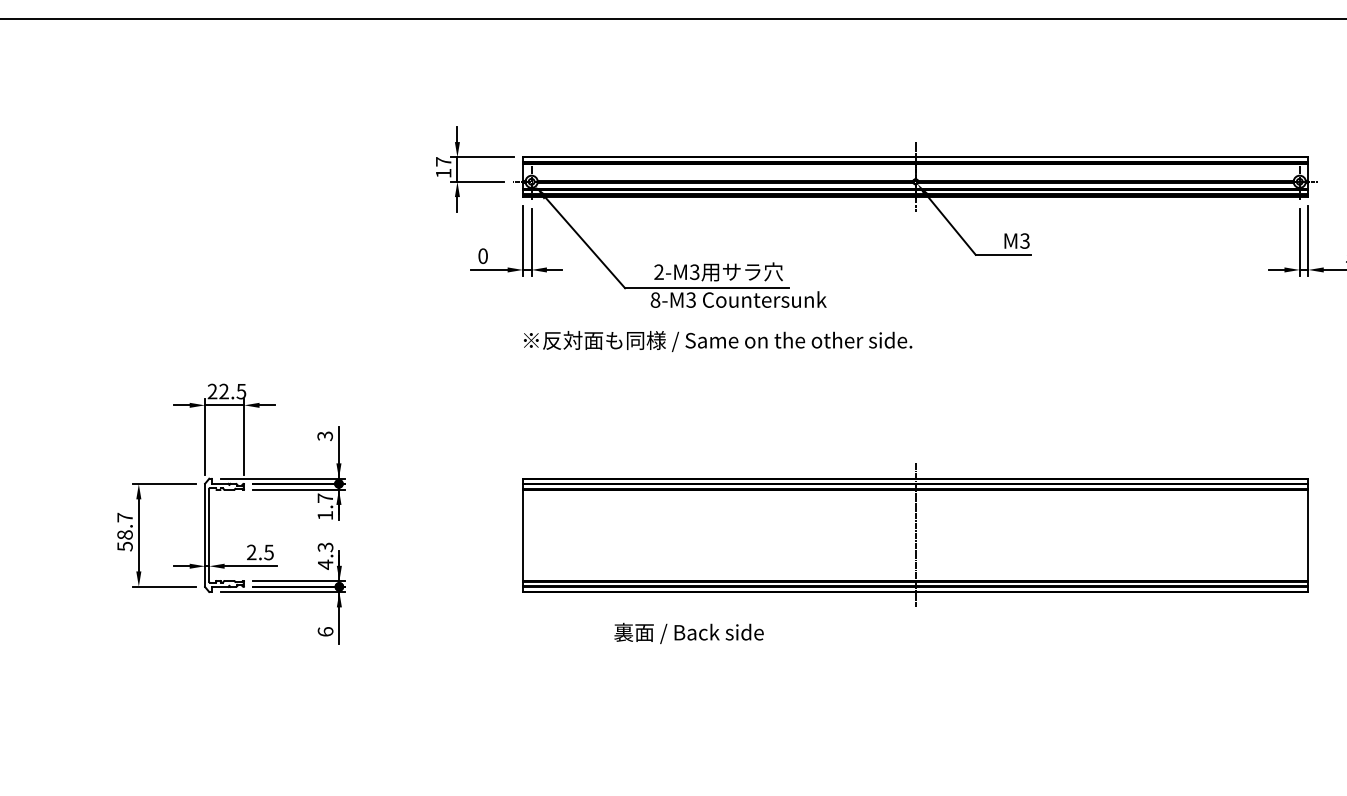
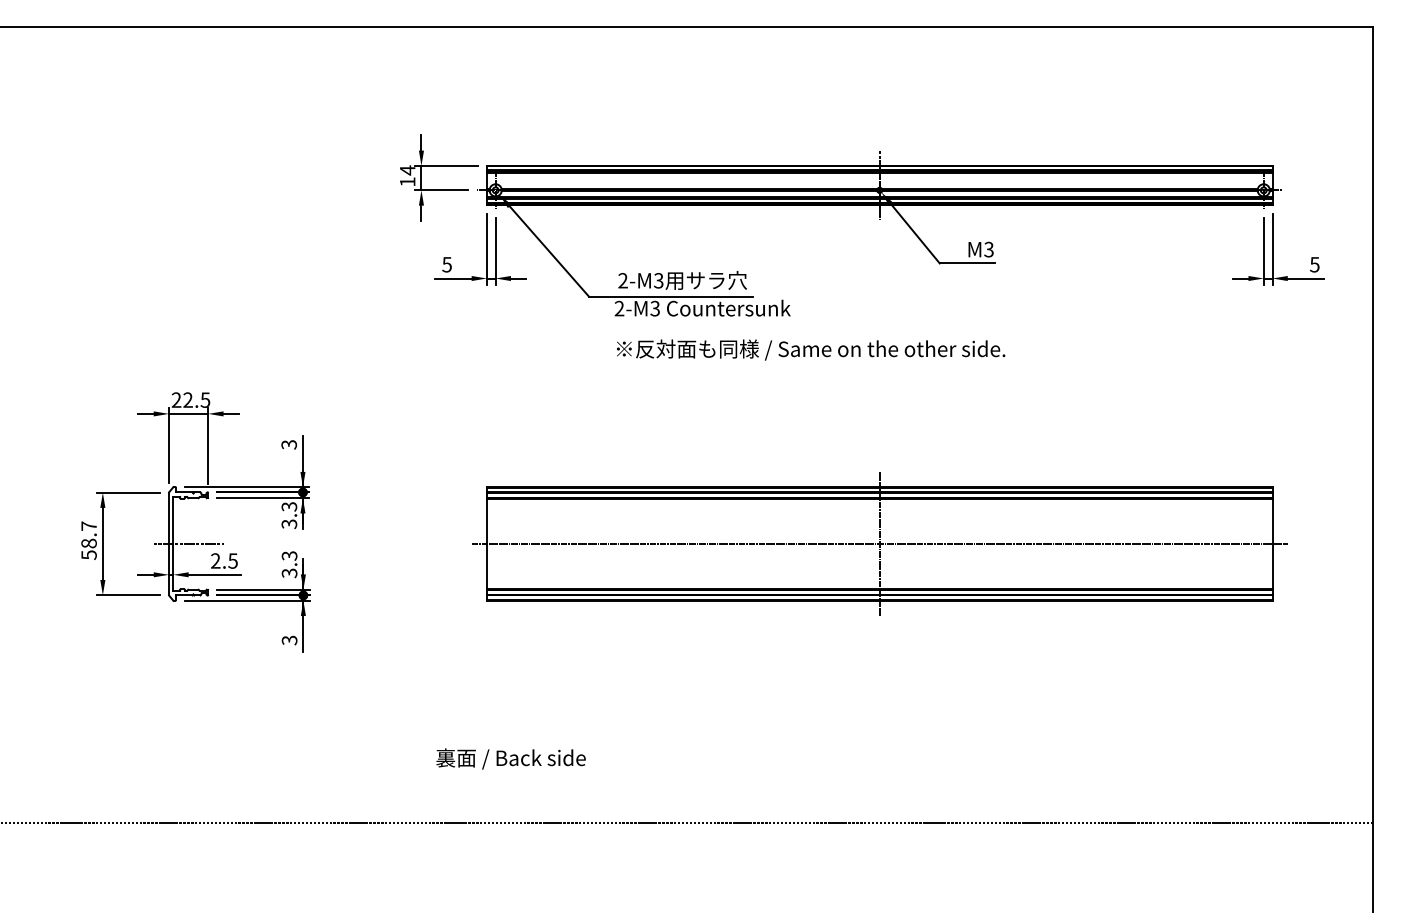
text: (443, 161) -> (407, 170), 17 -> 14
text: (482, 255) -> (446, 264), 0 -> 5
text: (655, 299) -> (619, 308), 8-M3 -> 2-M3
text: (718, 340) -> (811, 349), moved
text: (325, 506) -> (289, 515), 1.7 -> 3.3
line: (224, 534) -> (188, 543), added
line: (915, 534) -> (879, 543), added
text: (325, 564) -> (289, 573), 4.3 -> 3.3
text: (325, 631) -> (289, 640), 6 -> 3
text: (688, 632) -> (510, 758), moved

